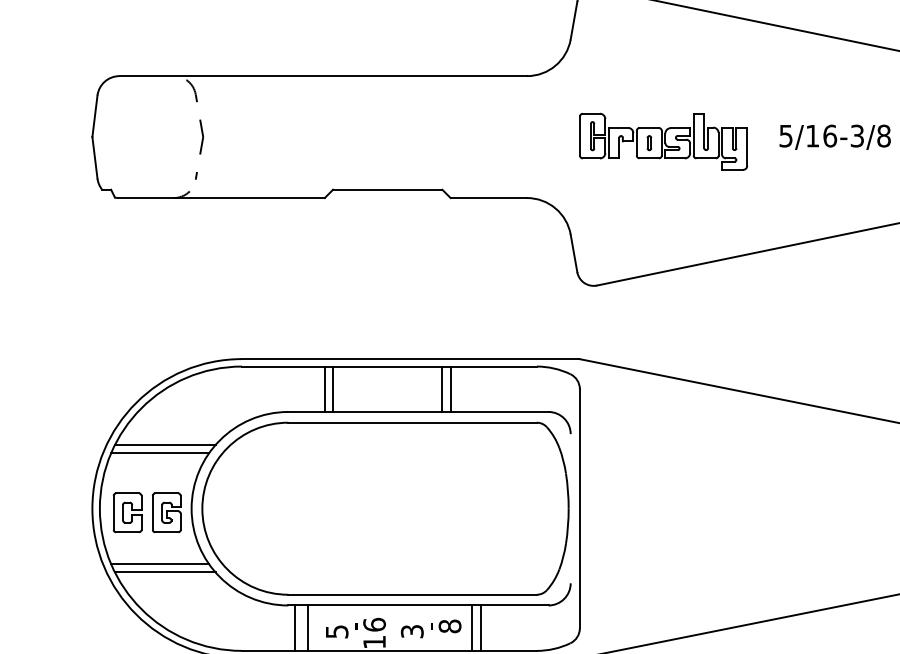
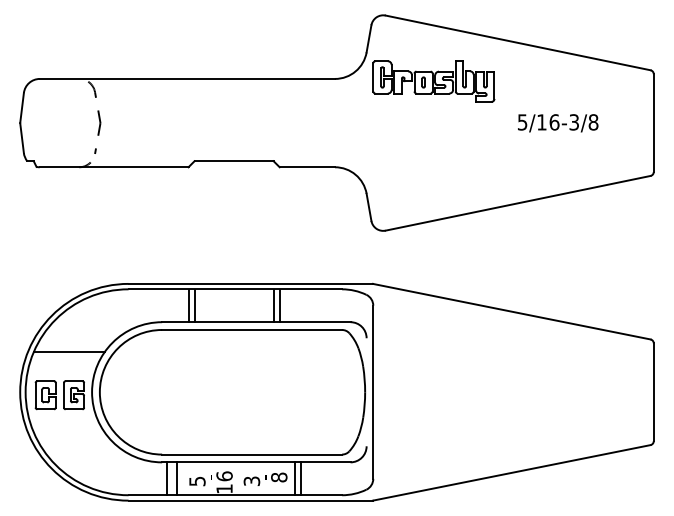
part: (663, 141) -> (433, 81), moved
line: (164, 445) -> (72, 346), removed
line: (159, 564) -> (68, 432), removed
line: (164, 572) -> (72, 438), removed

